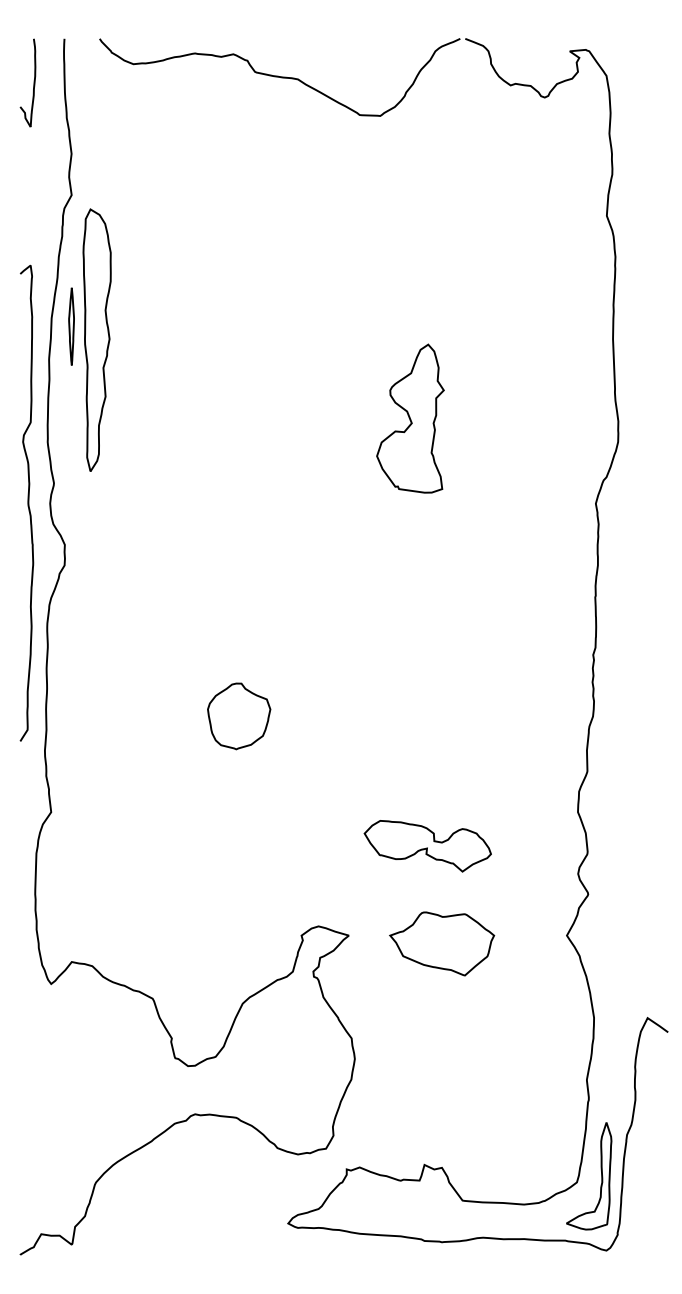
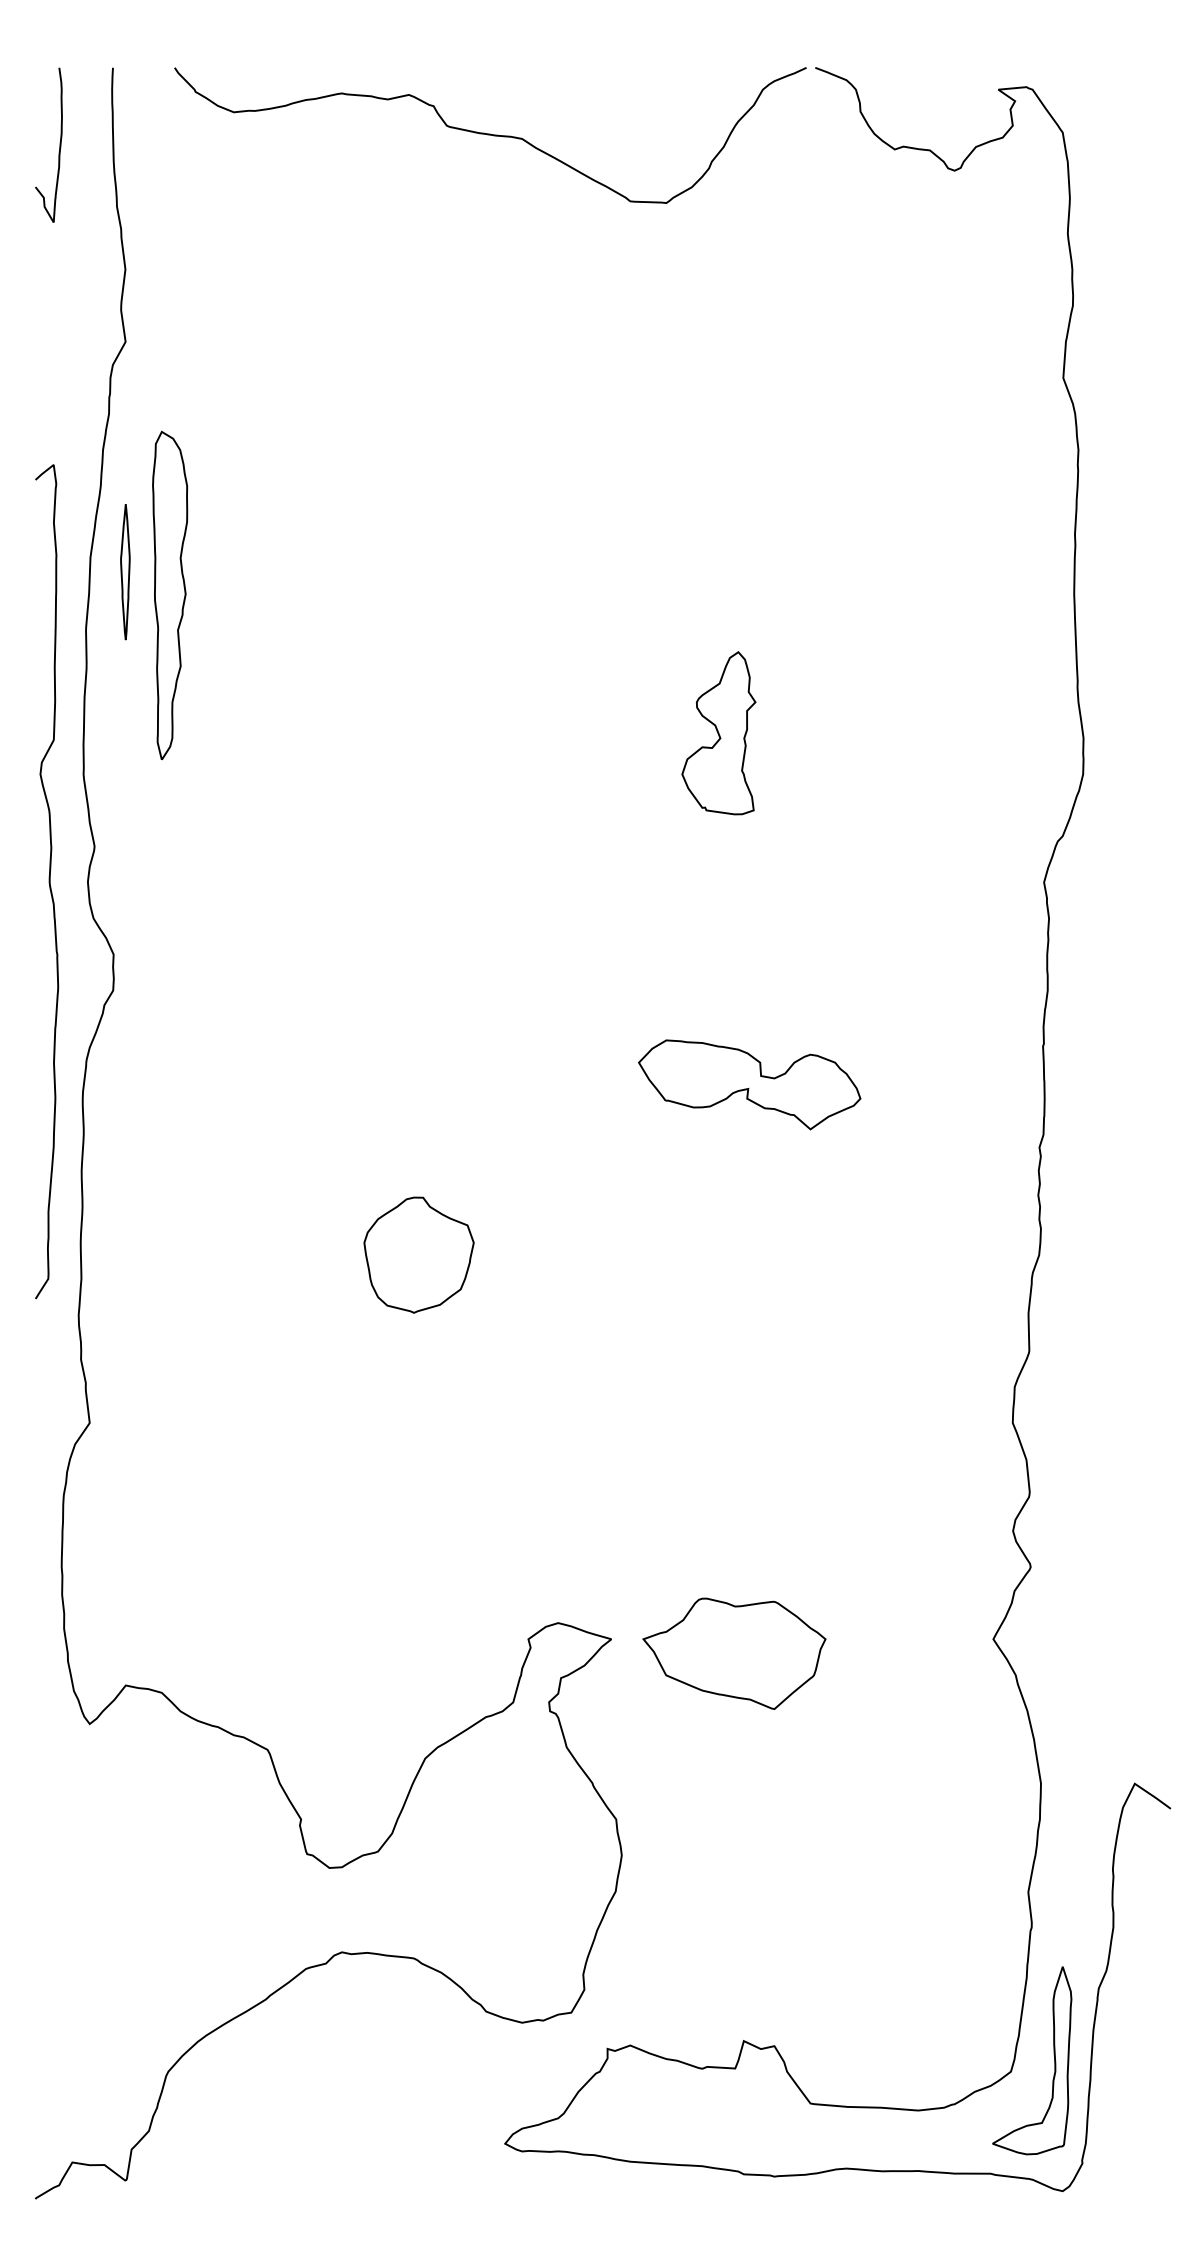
part: (96, 339) -> (169, 594), size x0.71
part: (409, 418) -> (717, 733), size x0.62
part: (427, 846) -> (749, 1085), moved
part: (442, 943) -> (735, 1653), moved

